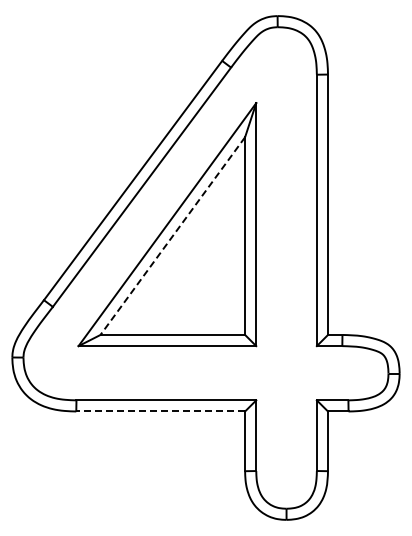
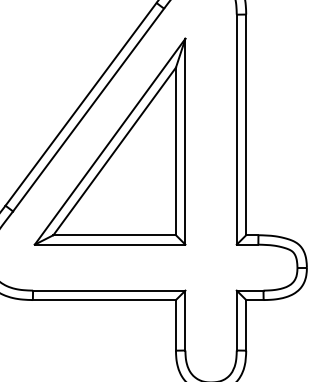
line: (172, 236) -> (114, 151), dashed -> solid
line: (160, 411) -> (104, 300), dashed -> solid

